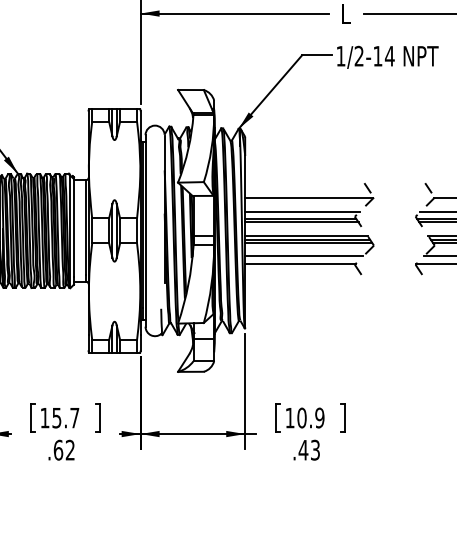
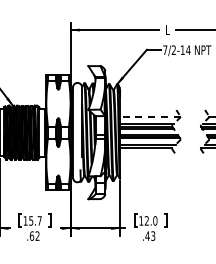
text: (341, 54) -> (165, 49), 1/2-14 -> 7/2-14
line: (307, 198) -> (149, 117), solid -> dashed
text: (309, 417) -> (150, 220), 10.9 -> 12.0

